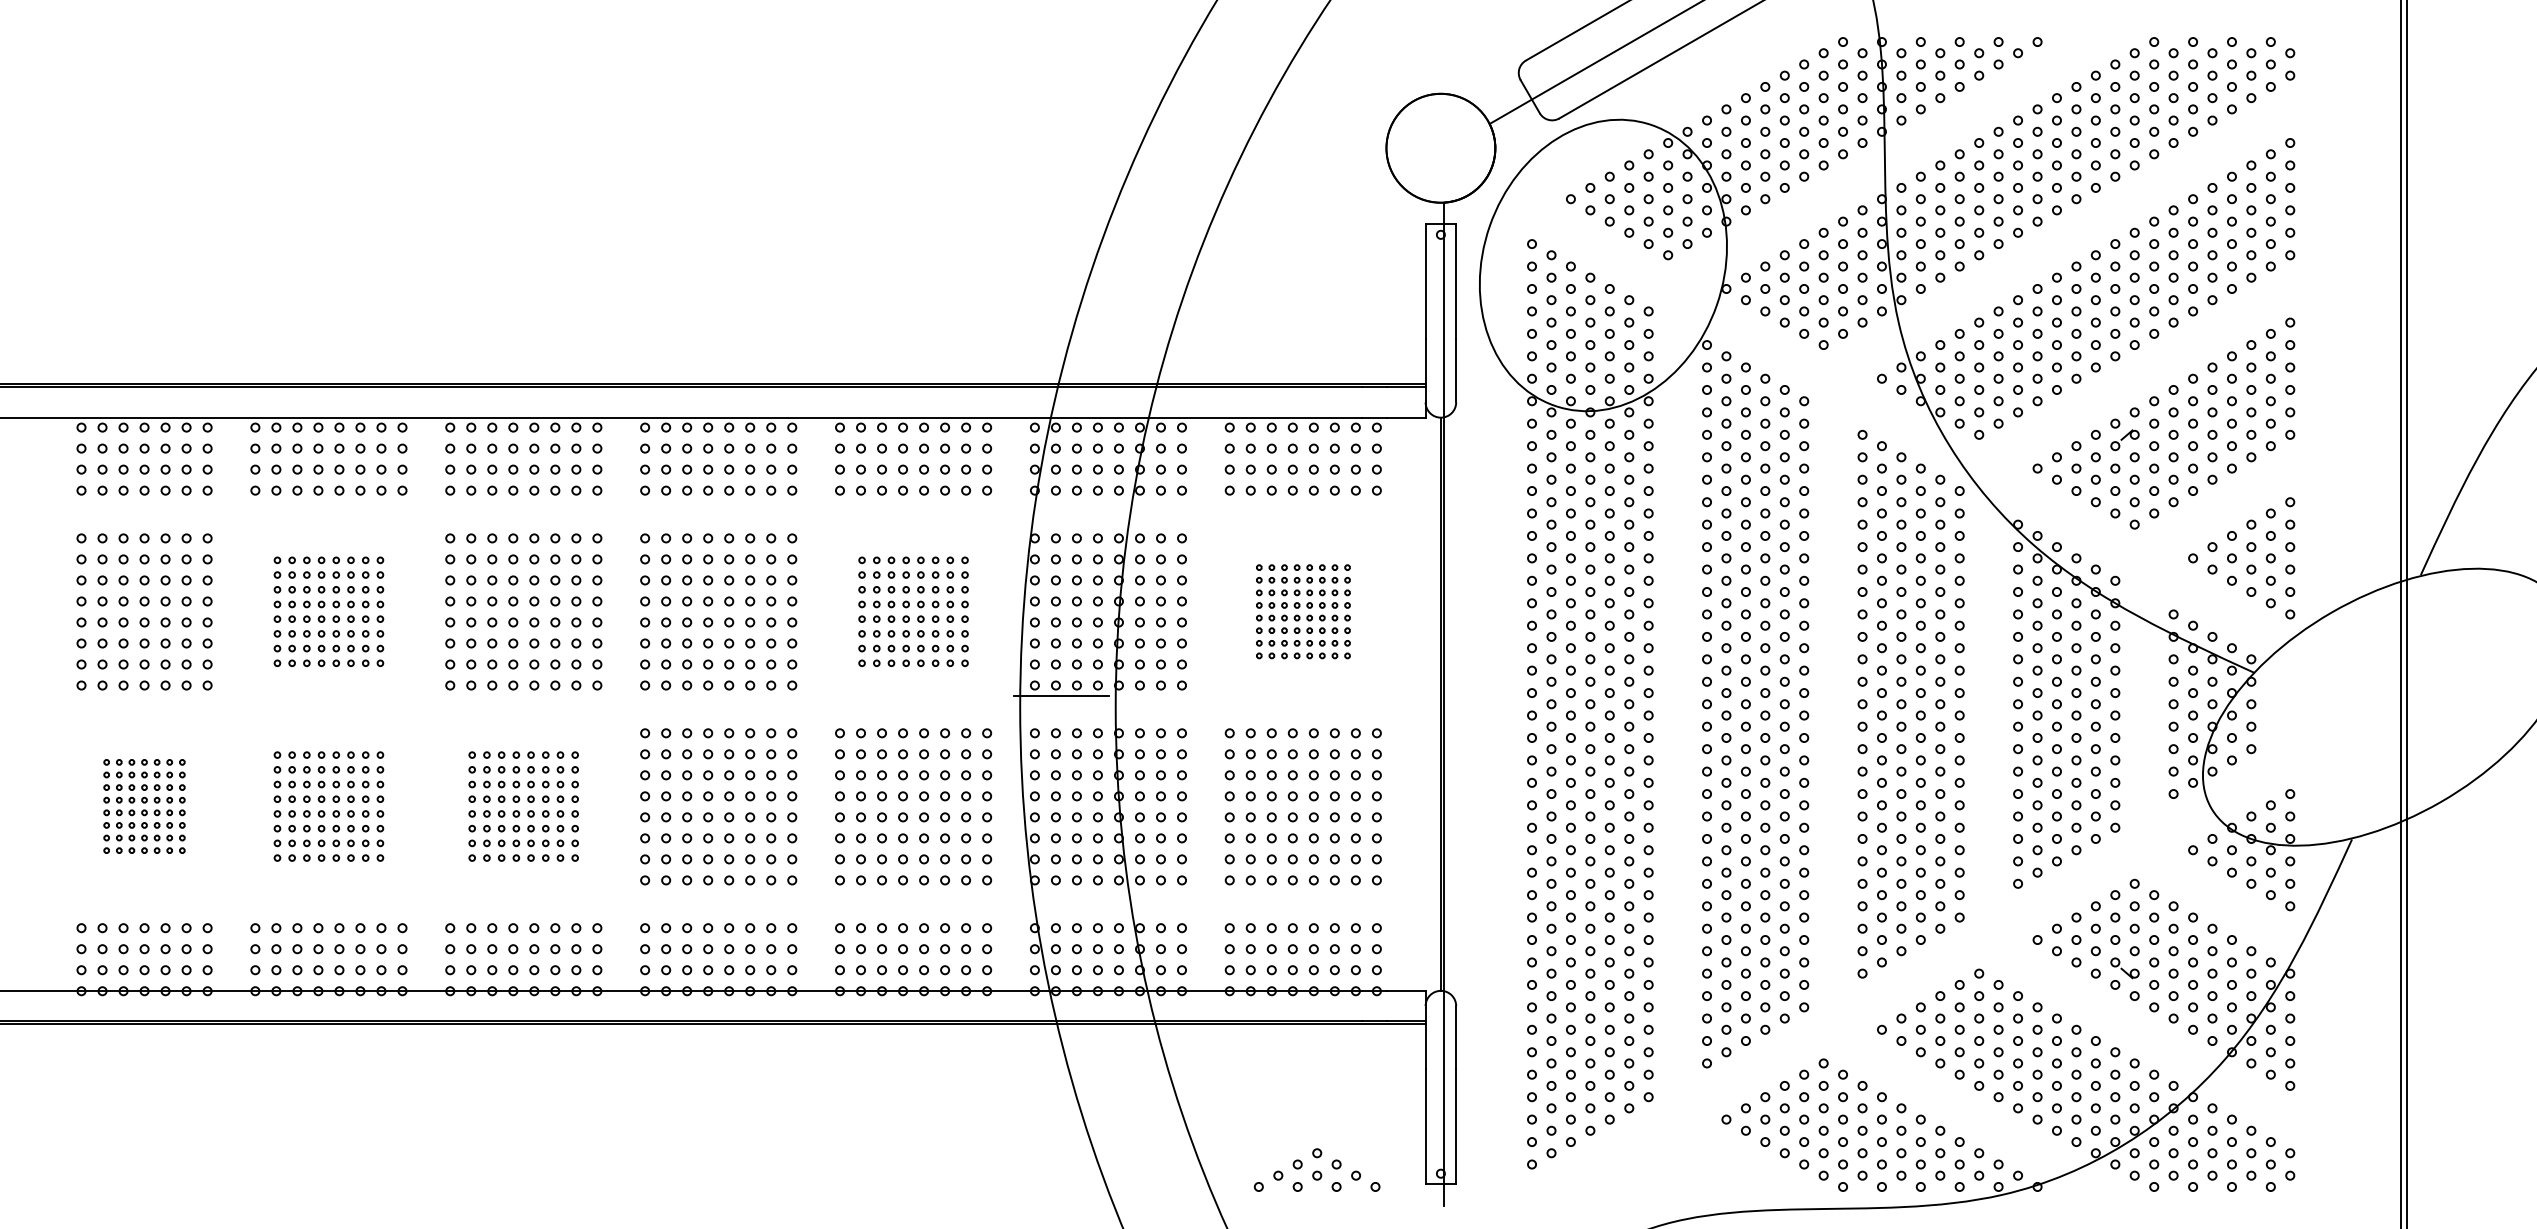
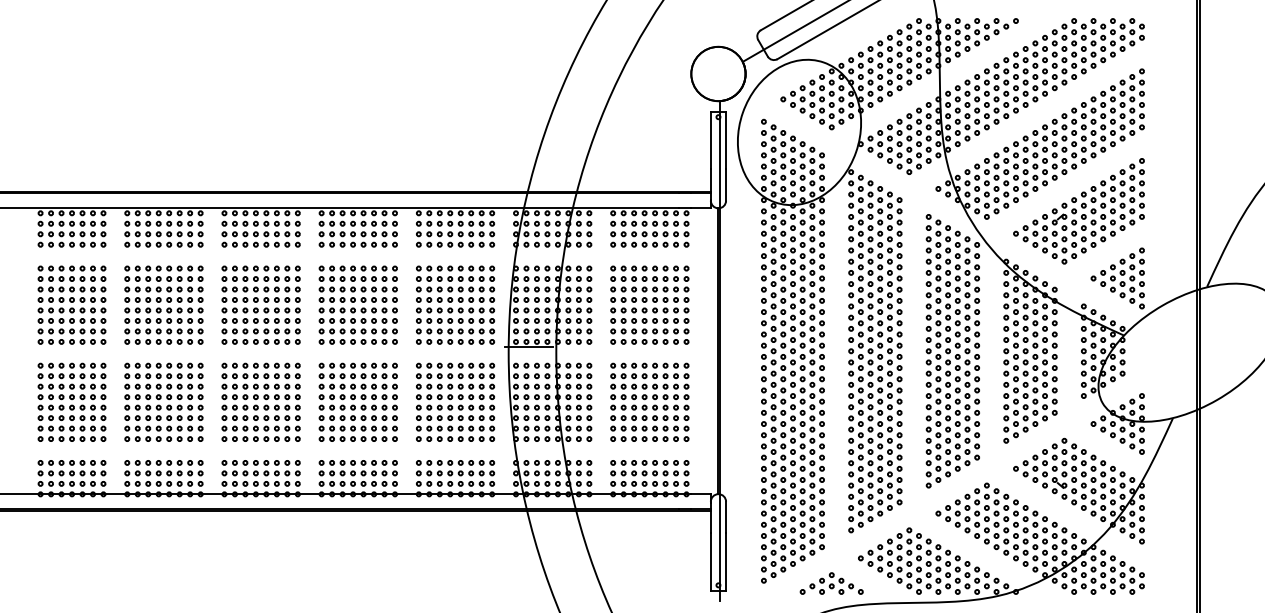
part: (327, 610) -> (163, 304), size x1.43
part: (913, 610) -> (455, 304), size x1.43
part: (1302, 610) -> (649, 304), size x1.67
part: (143, 805) -> (71, 401), size x1.67
part: (327, 805) -> (163, 401), size x1.43
part: (522, 805) -> (260, 401), size x1.43
part: (1316, 1169) -> (831, 583), moved

